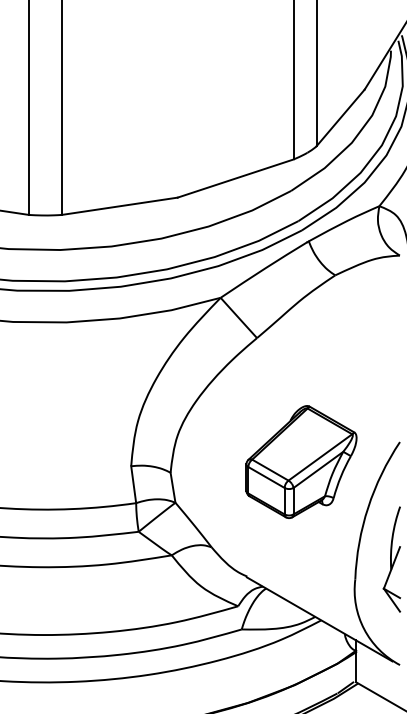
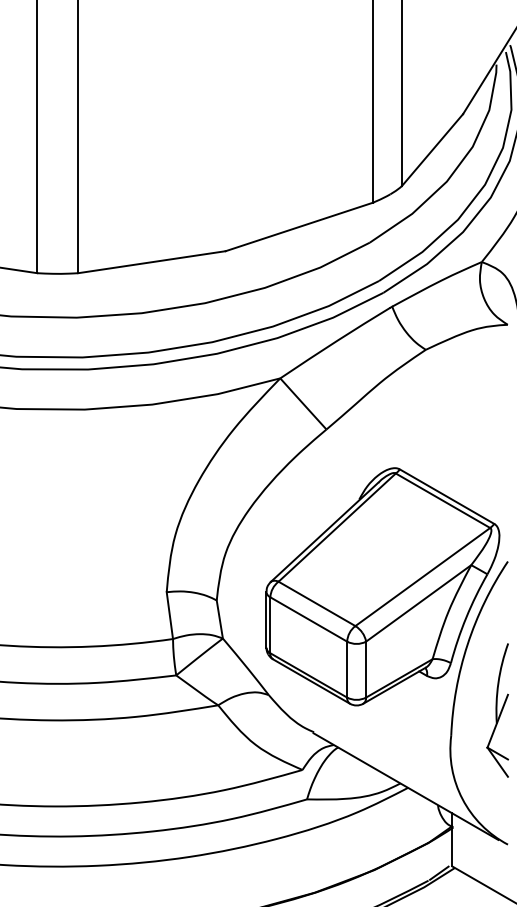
part: (301, 461) -> (382, 586), size x1.67

